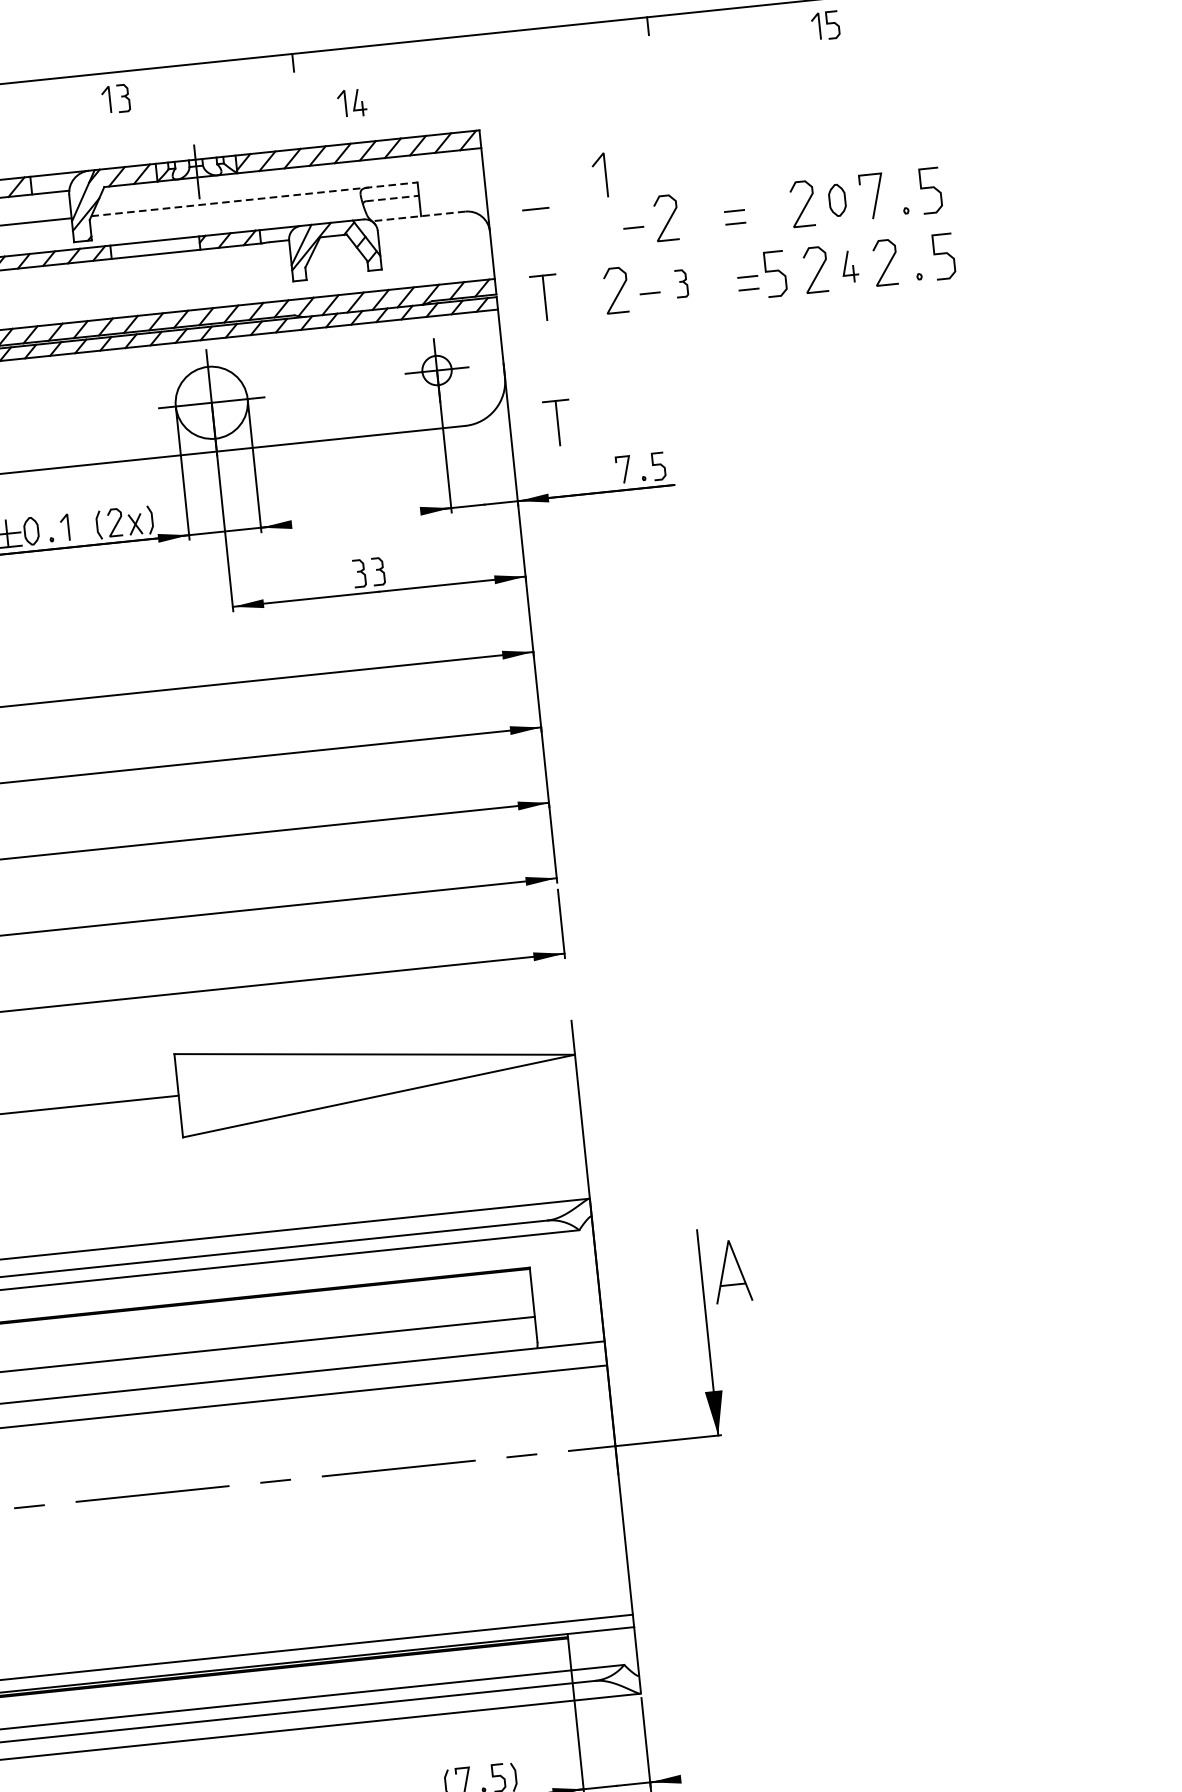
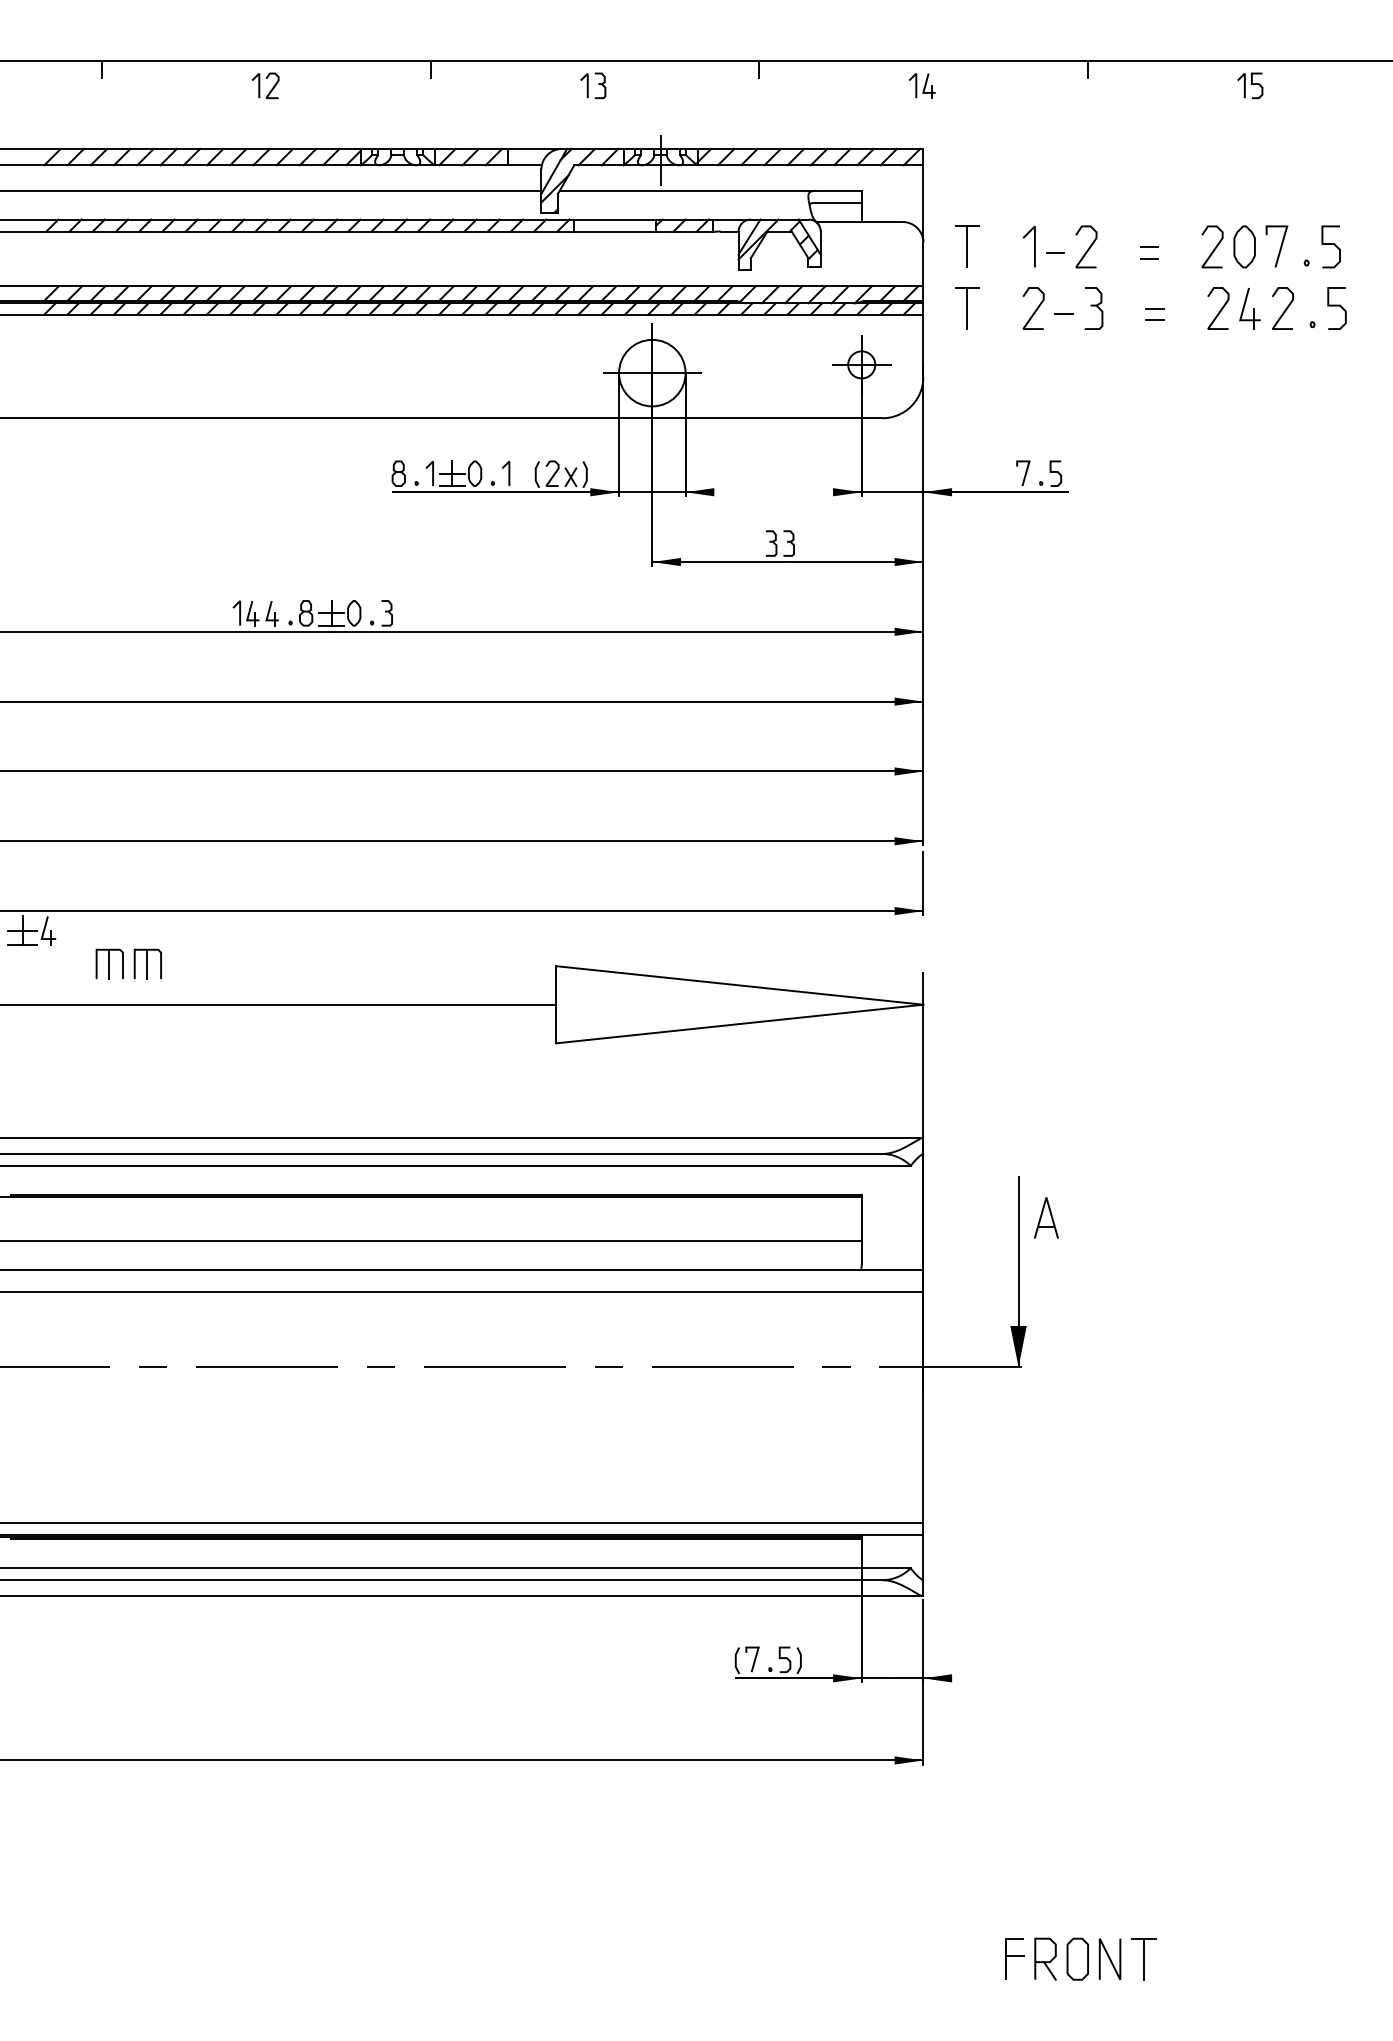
part: (352, 102) -> (922, 85), moved
line: (605, 174) -> (1034, 246), moved
line: (255, 198) -> (711, 190), dashed -> solid
line: (392, 198) -> (837, 203), dashed -> solid
part: (837, 199) -> (1244, 246), size x1.43
line: (418, 216) -> (859, 222), dashed -> solid
line: (538, 230) -> (967, 246), added
part: (849, 266) -> (1249, 308), size x1.43
curve: (774, 271) -> (1180, 306), removed
part: (681, 283) -> (1093, 308), size x1.67
part: (557, 423) -> (967, 424), removed
part: (731, 1270) -> (1046, 1217), size x0.71

